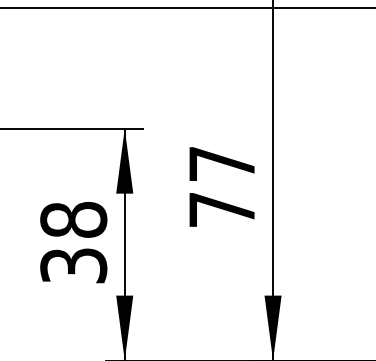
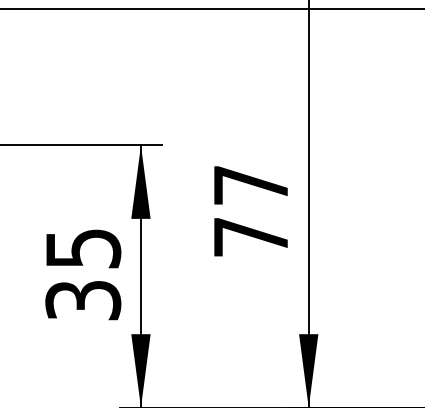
text: (73, 219) -> (83, 248), 38 -> 35

